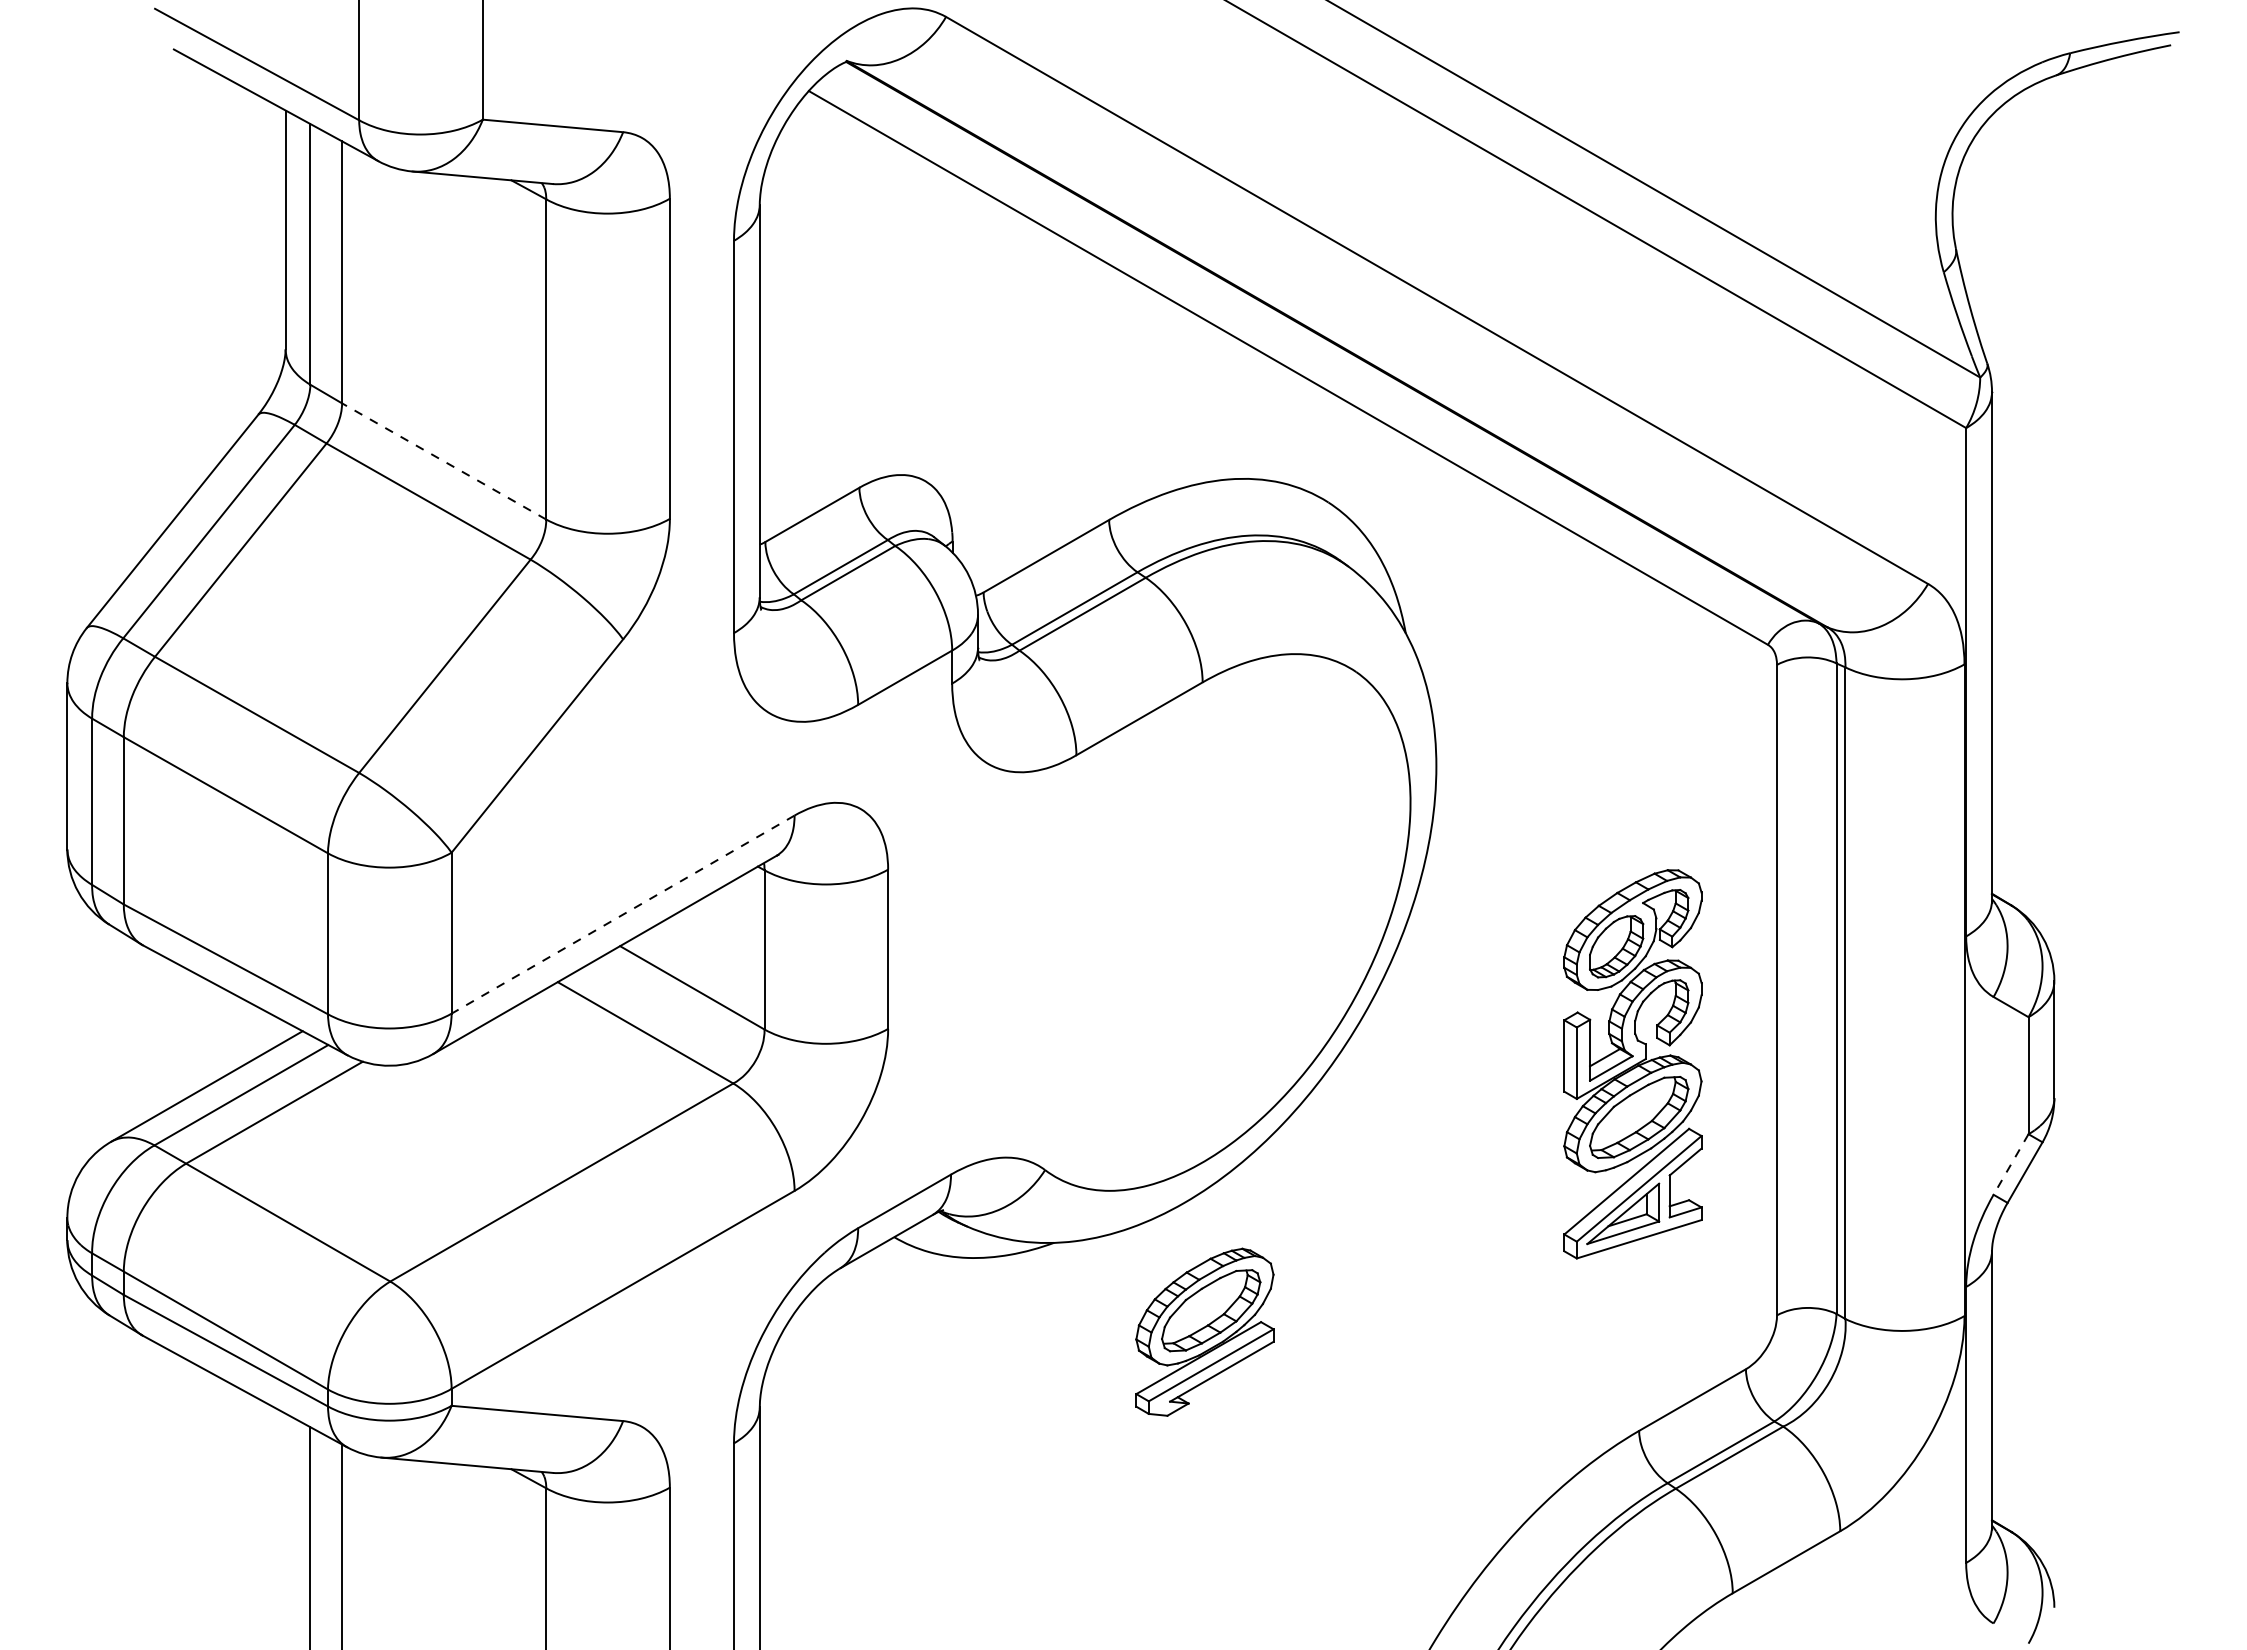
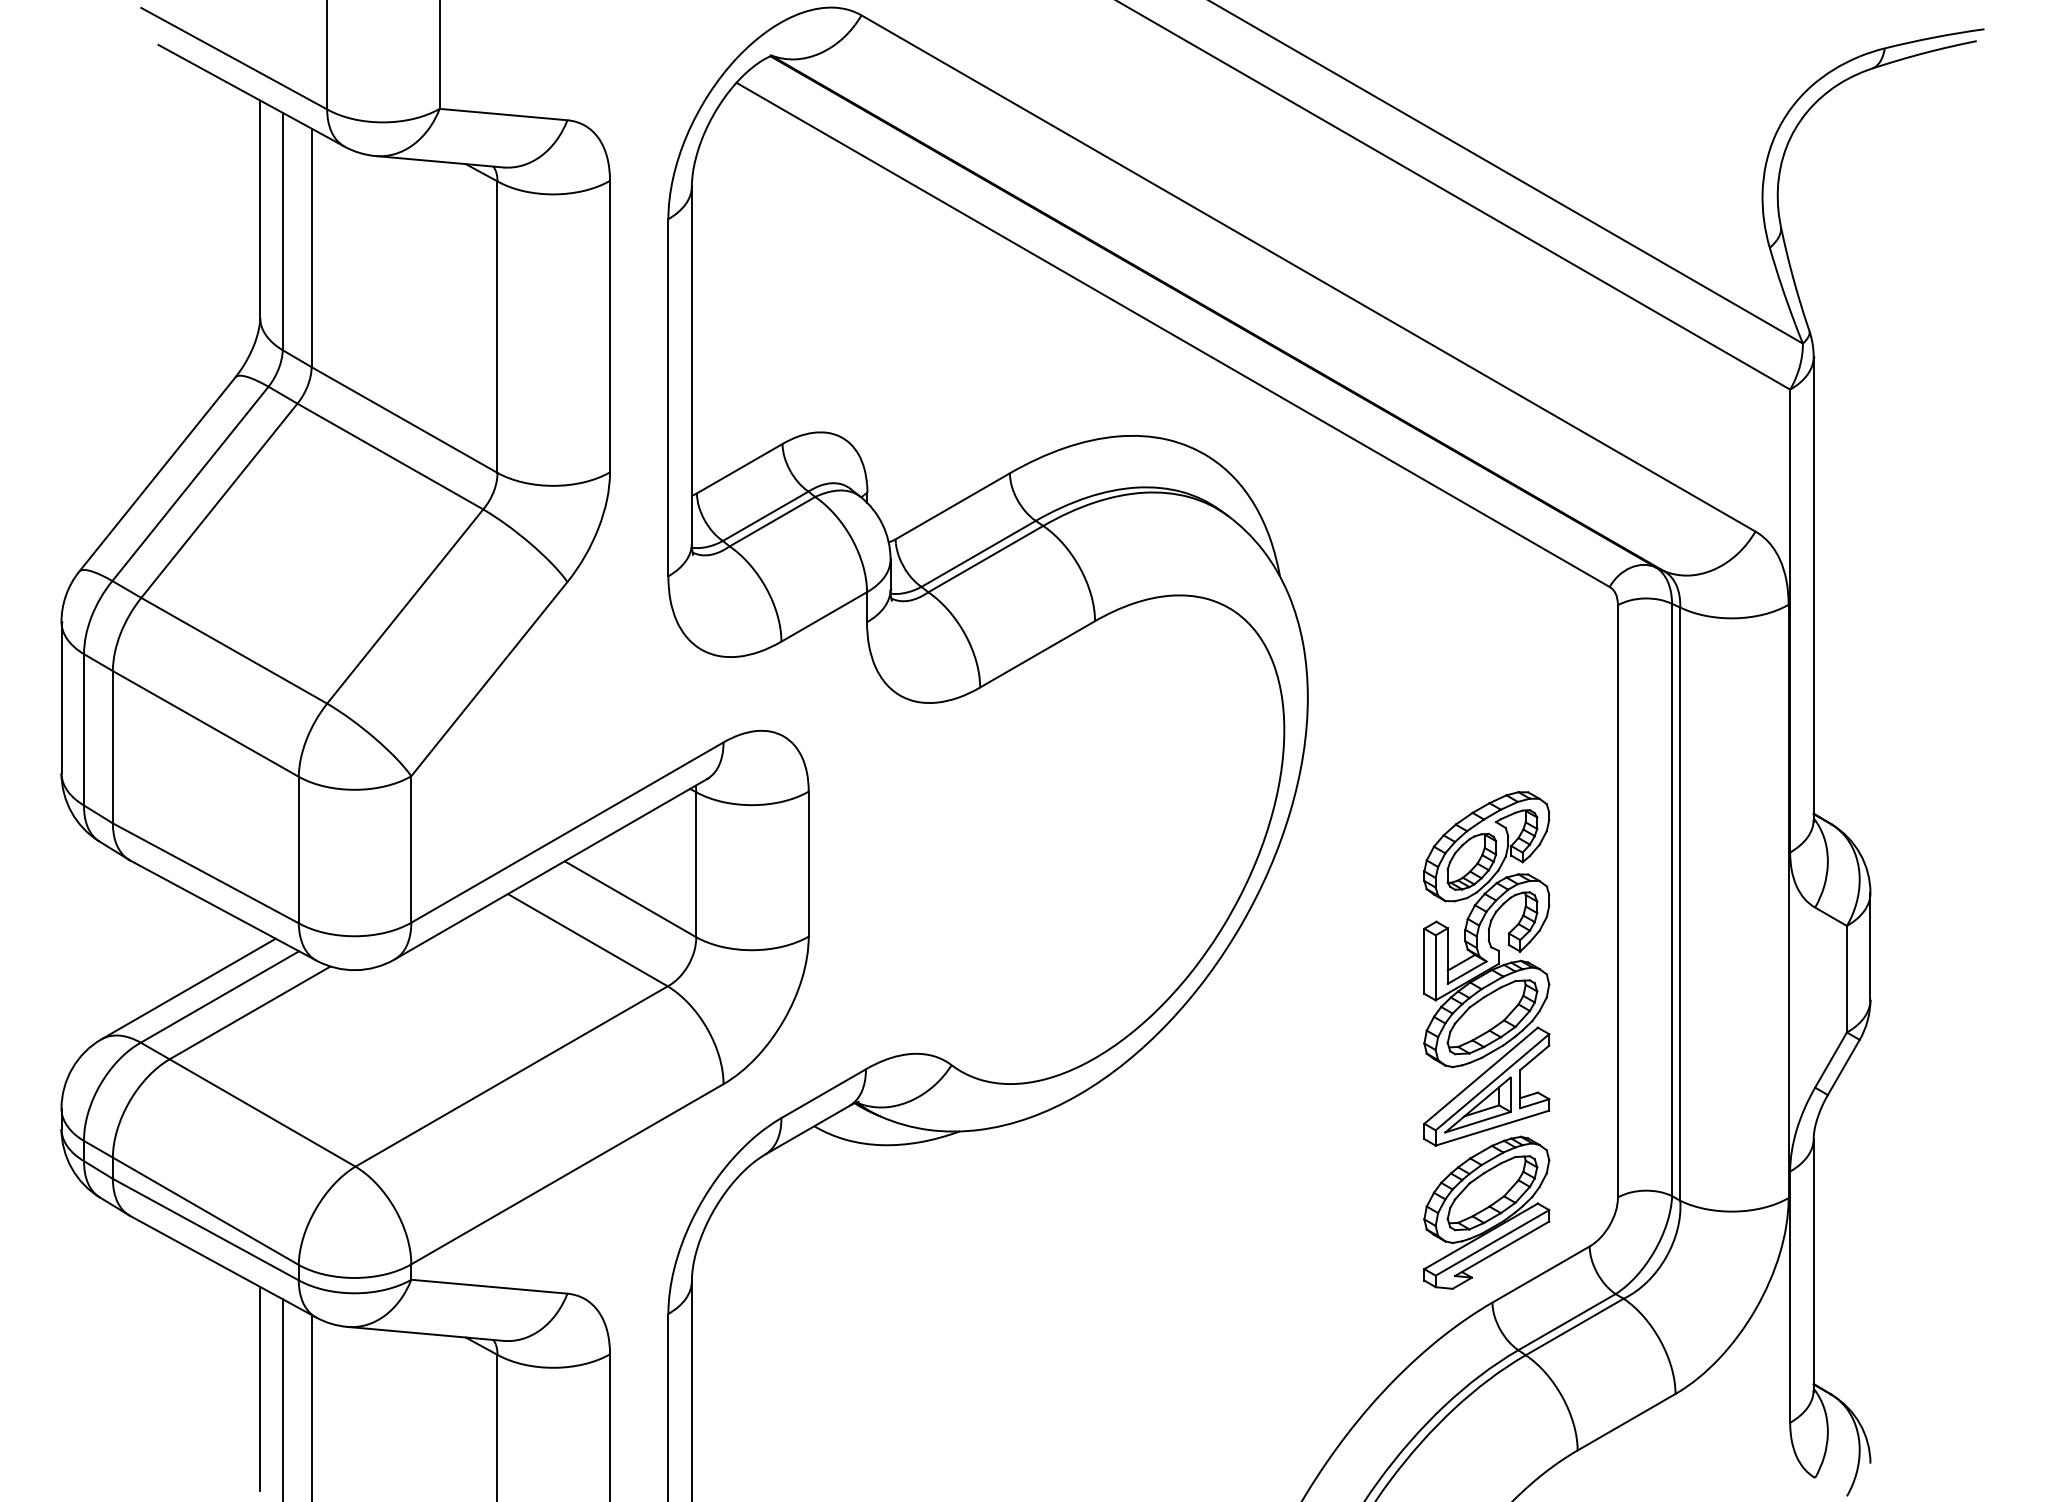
line: (443, 461) -> (403, 420), dashed -> solid
line: (622, 914) -> (566, 832), dashed -> solid
line: (2011, 1164) -> (1831, 1060), dashed -> solid
part: (1204, 1331) -> (1486, 1212), moved
line: (285, 1525) -> (260, 1388), added

